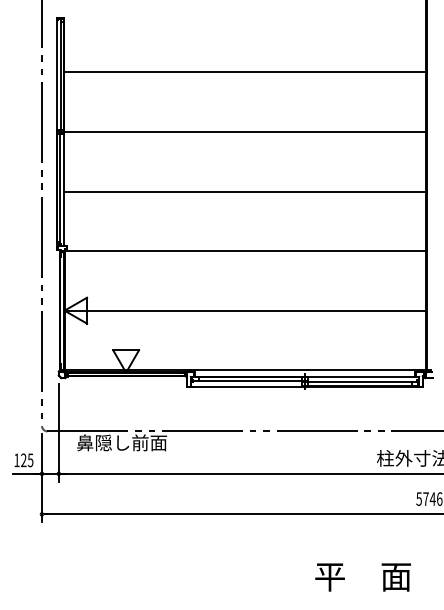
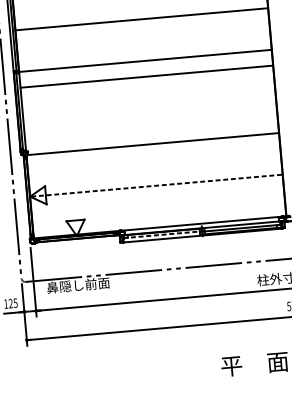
line: (245, 191) -> (146, 76), moved
line: (246, 310) -> (157, 185), solid -> dashed
line: (250, 381) -> (164, 234), solid -> dashed

